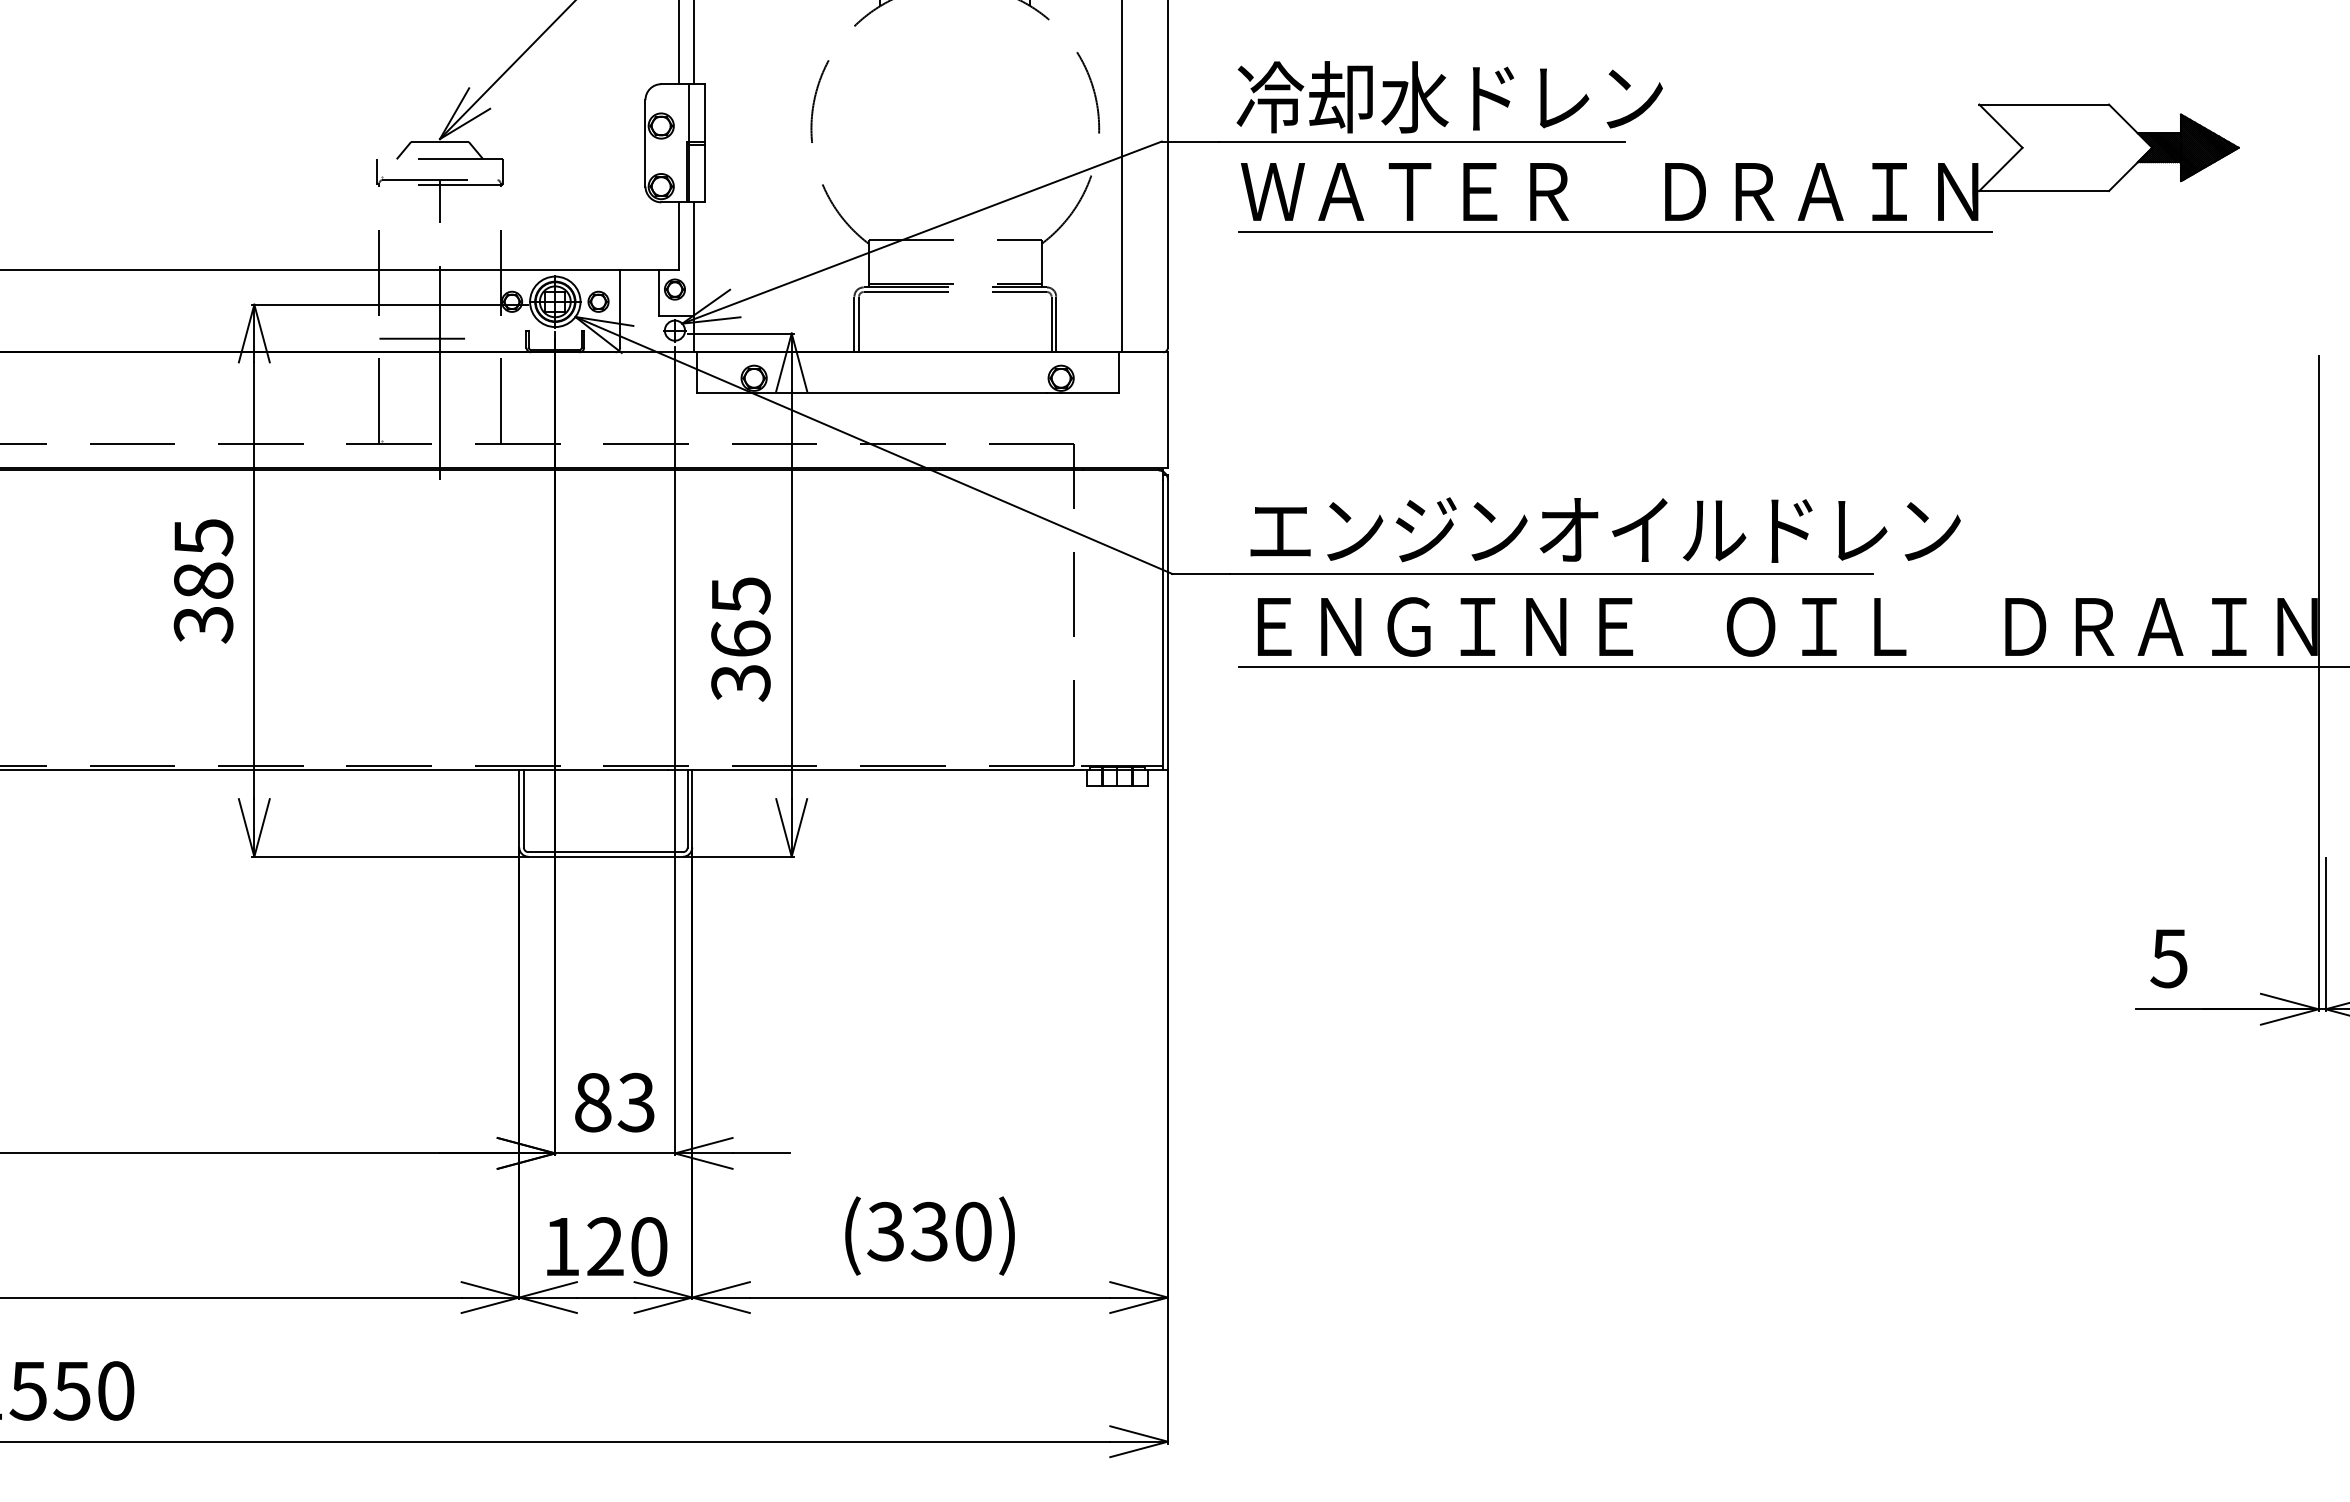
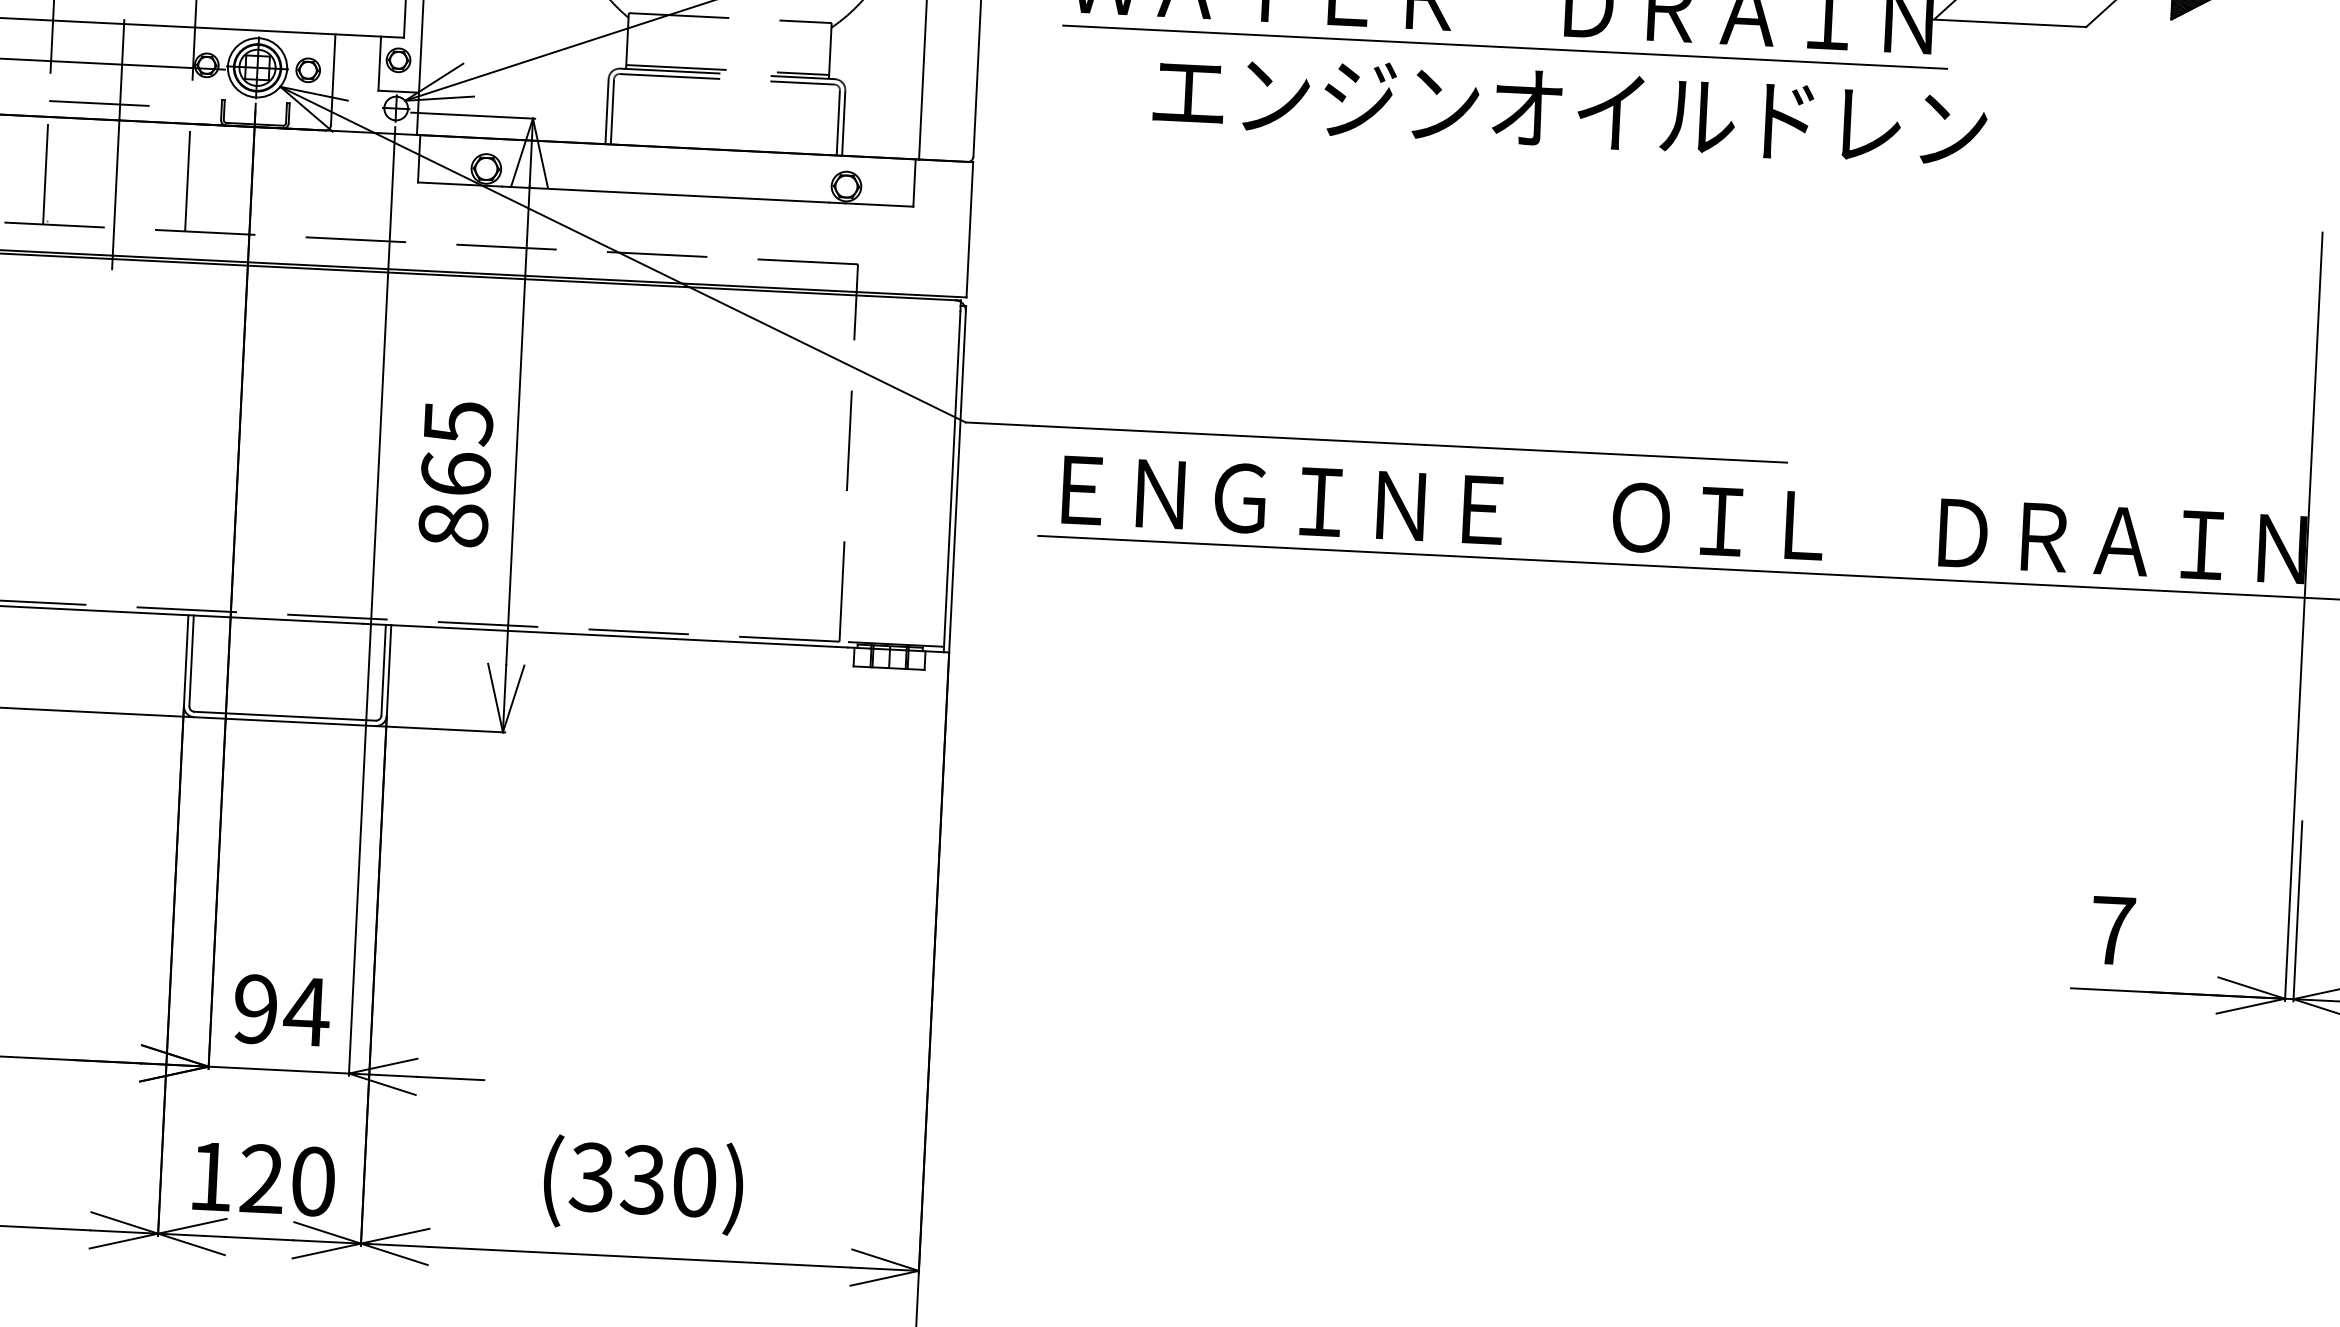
text: (1605, 529) -> (1570, 109), moved
text: (740, 682) -> (452, 524), 365 -> 865
text: (2168, 958) -> (2111, 930), 5 -> 7
text: (615, 1102) -> (282, 1010), 83 -> 94

